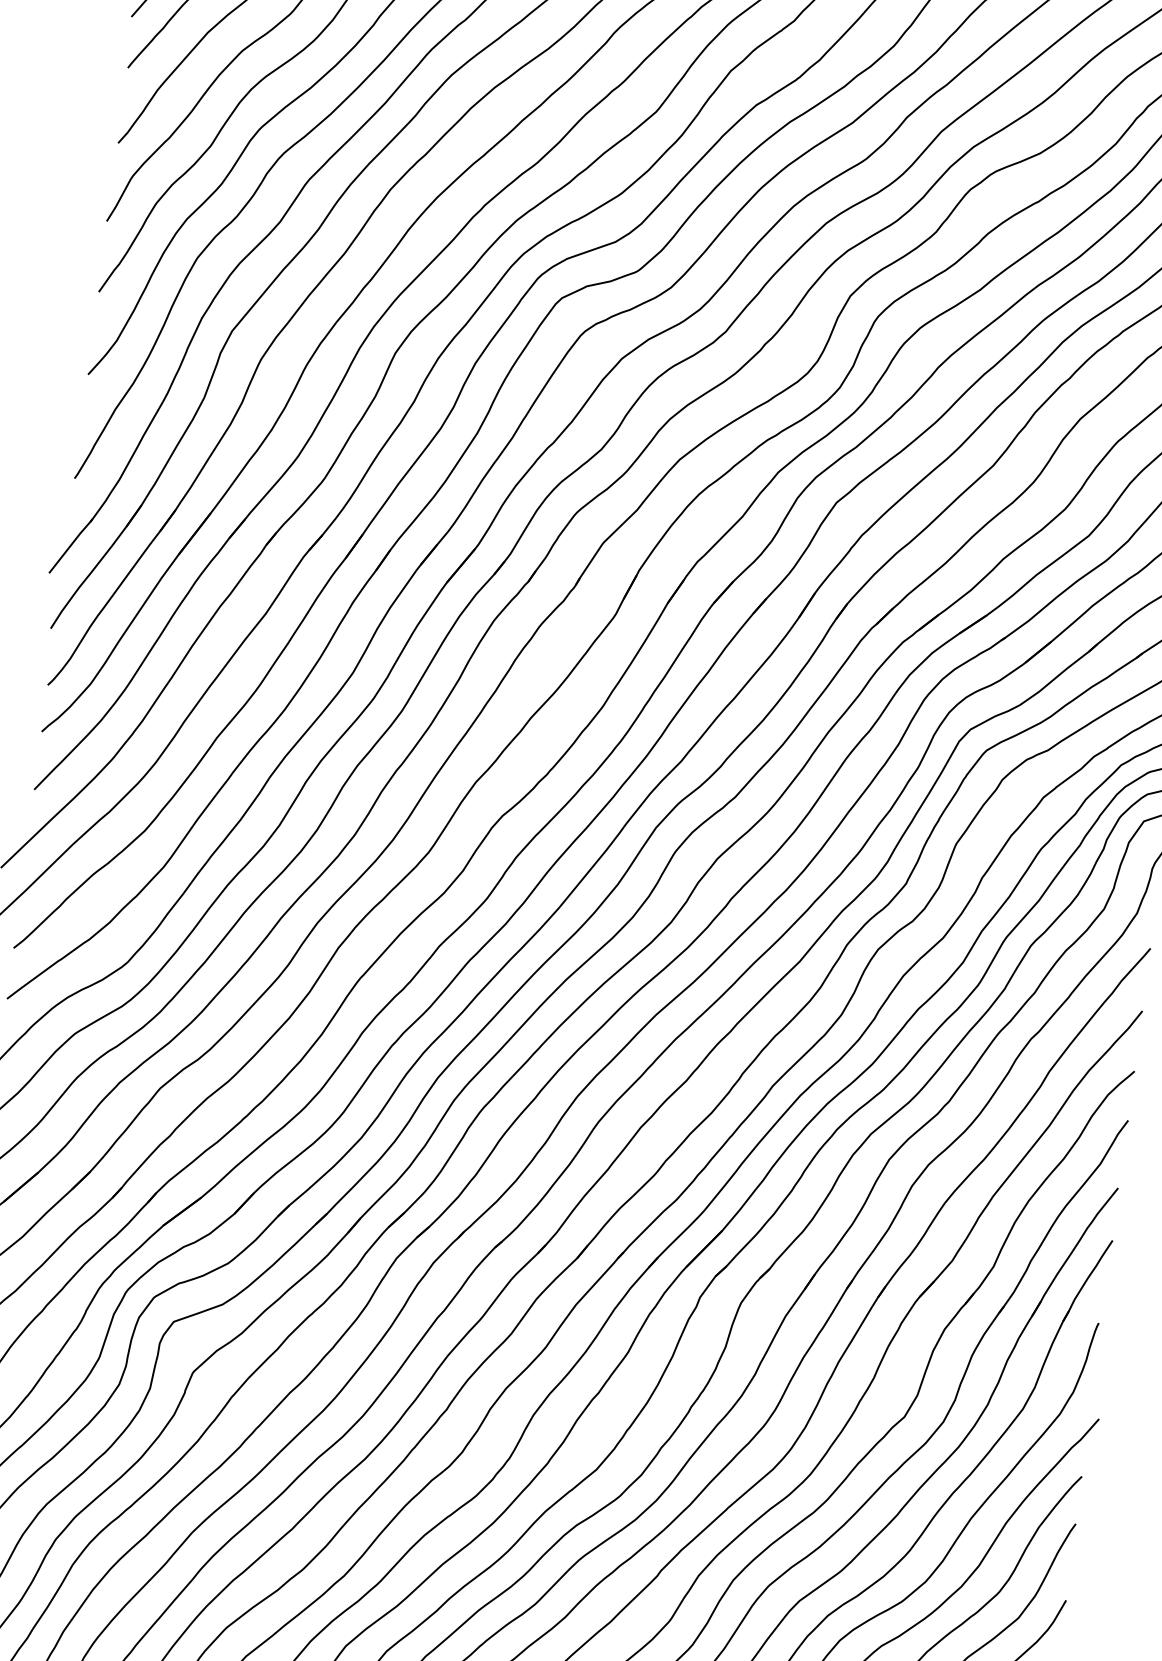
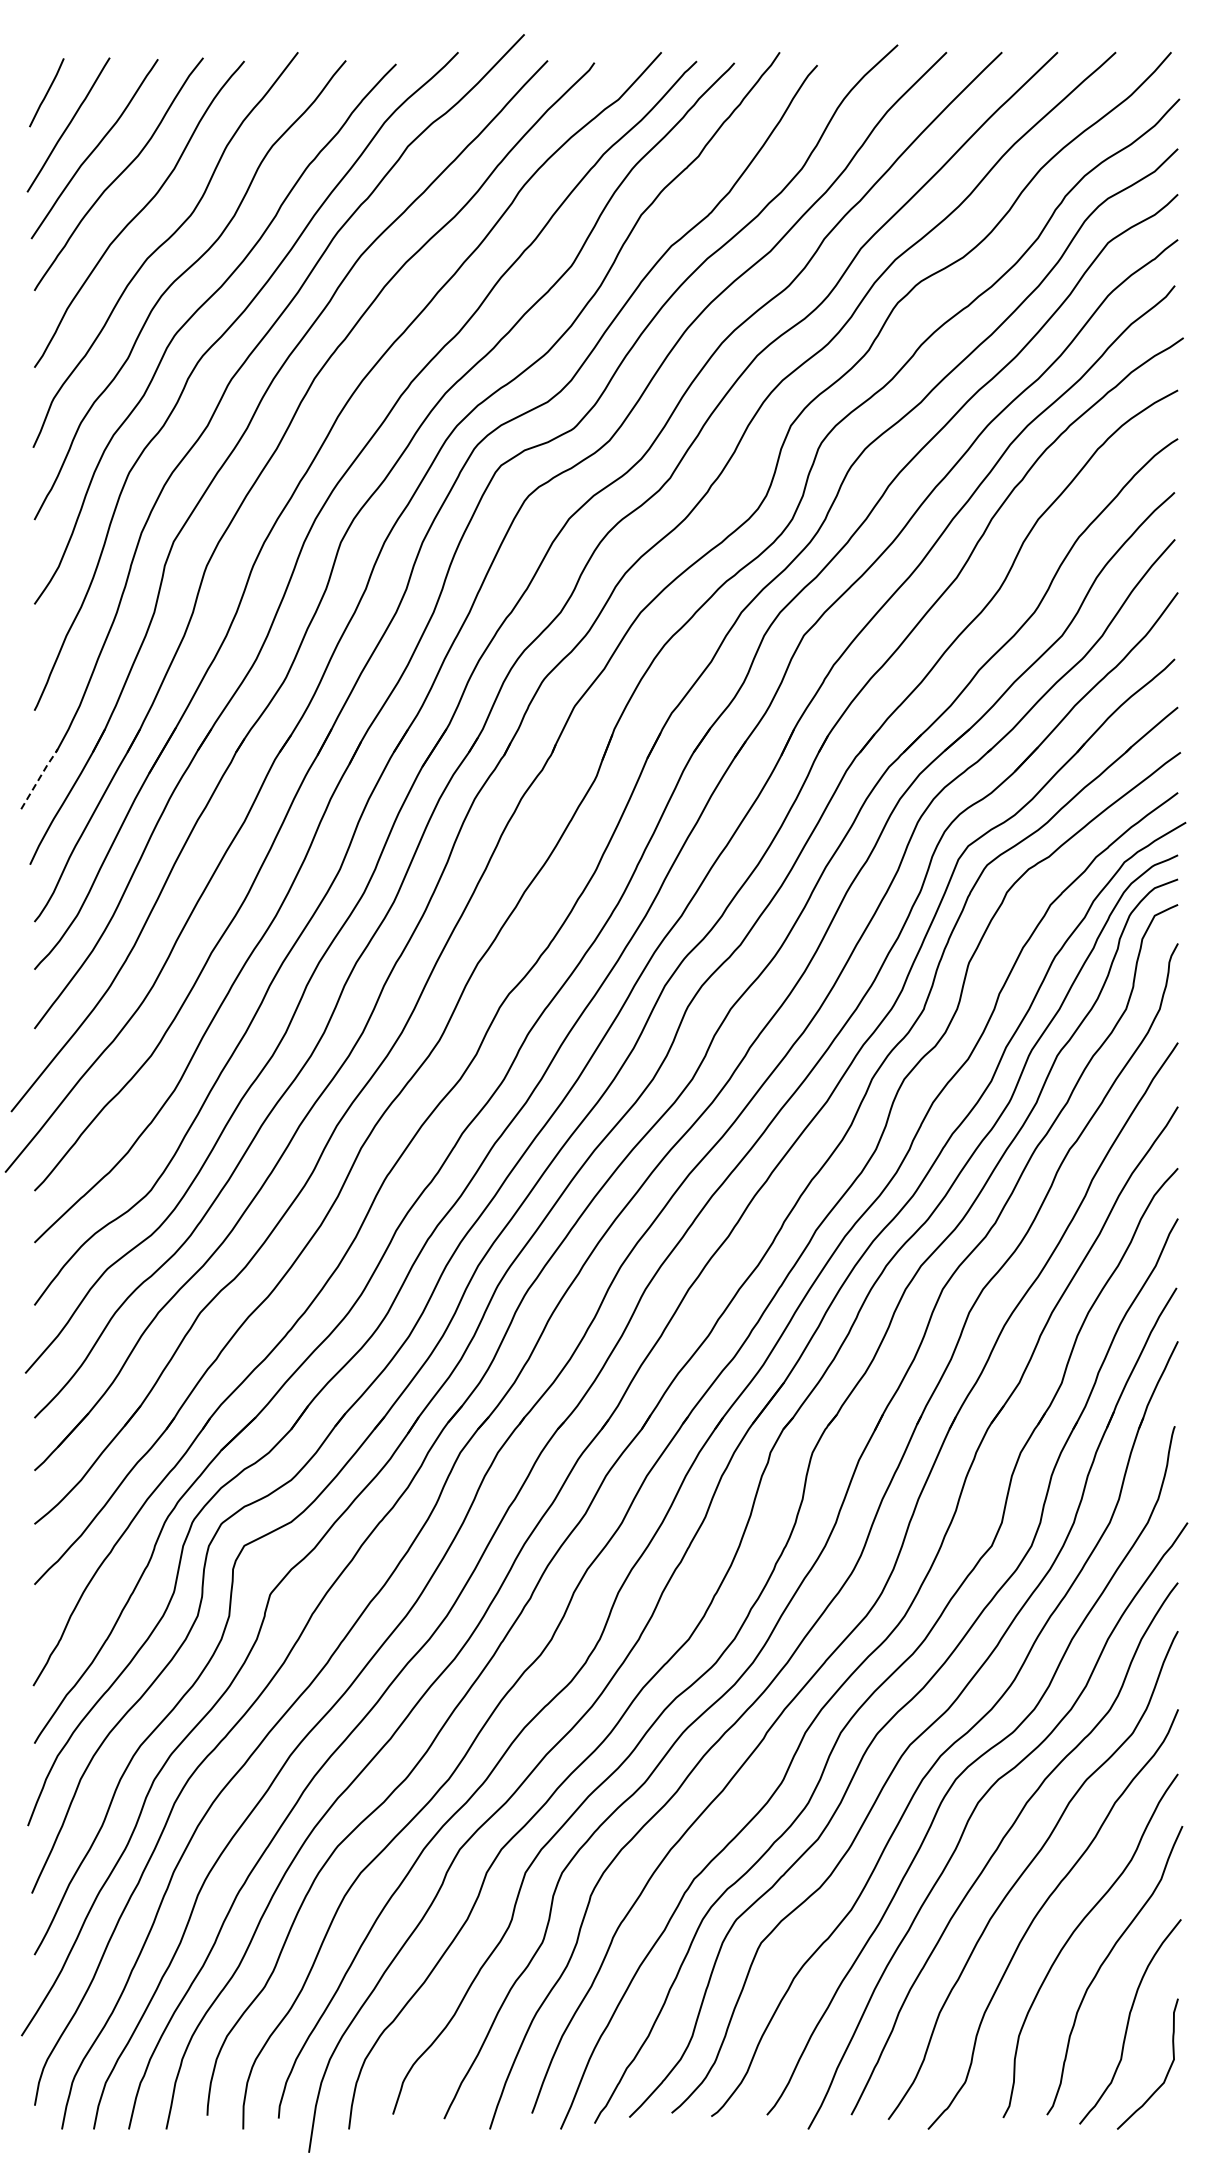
line: (71, 544) -> (39, 777), solid -> dashed

